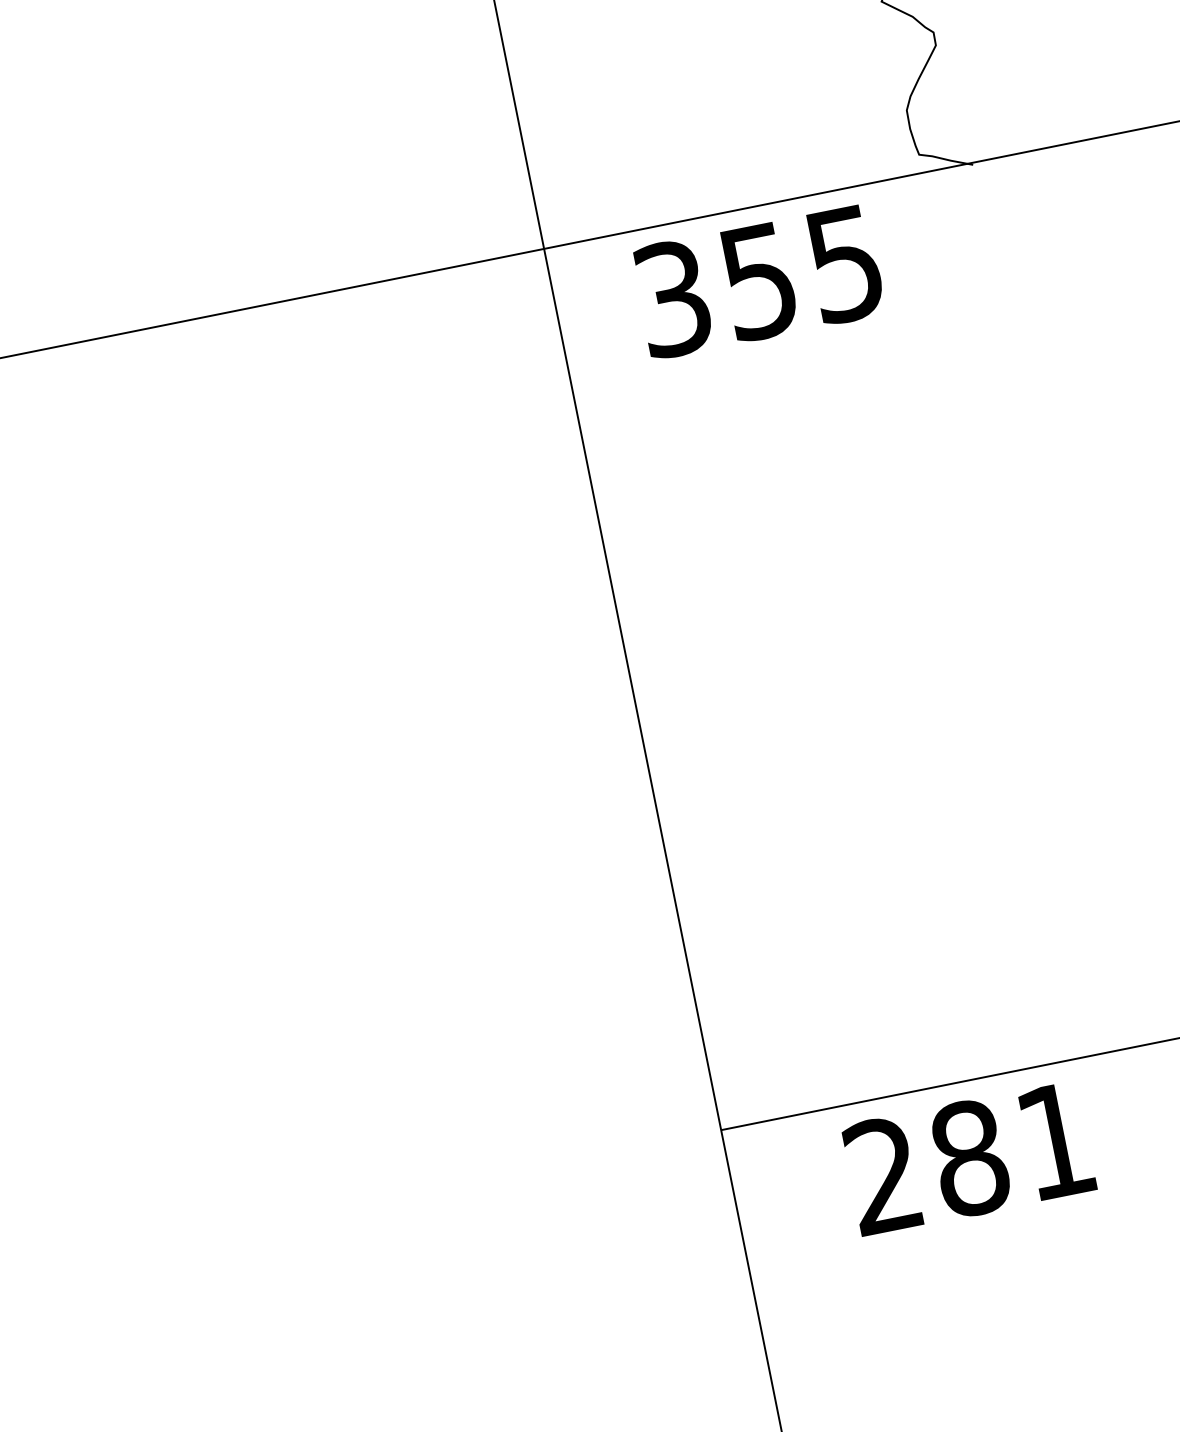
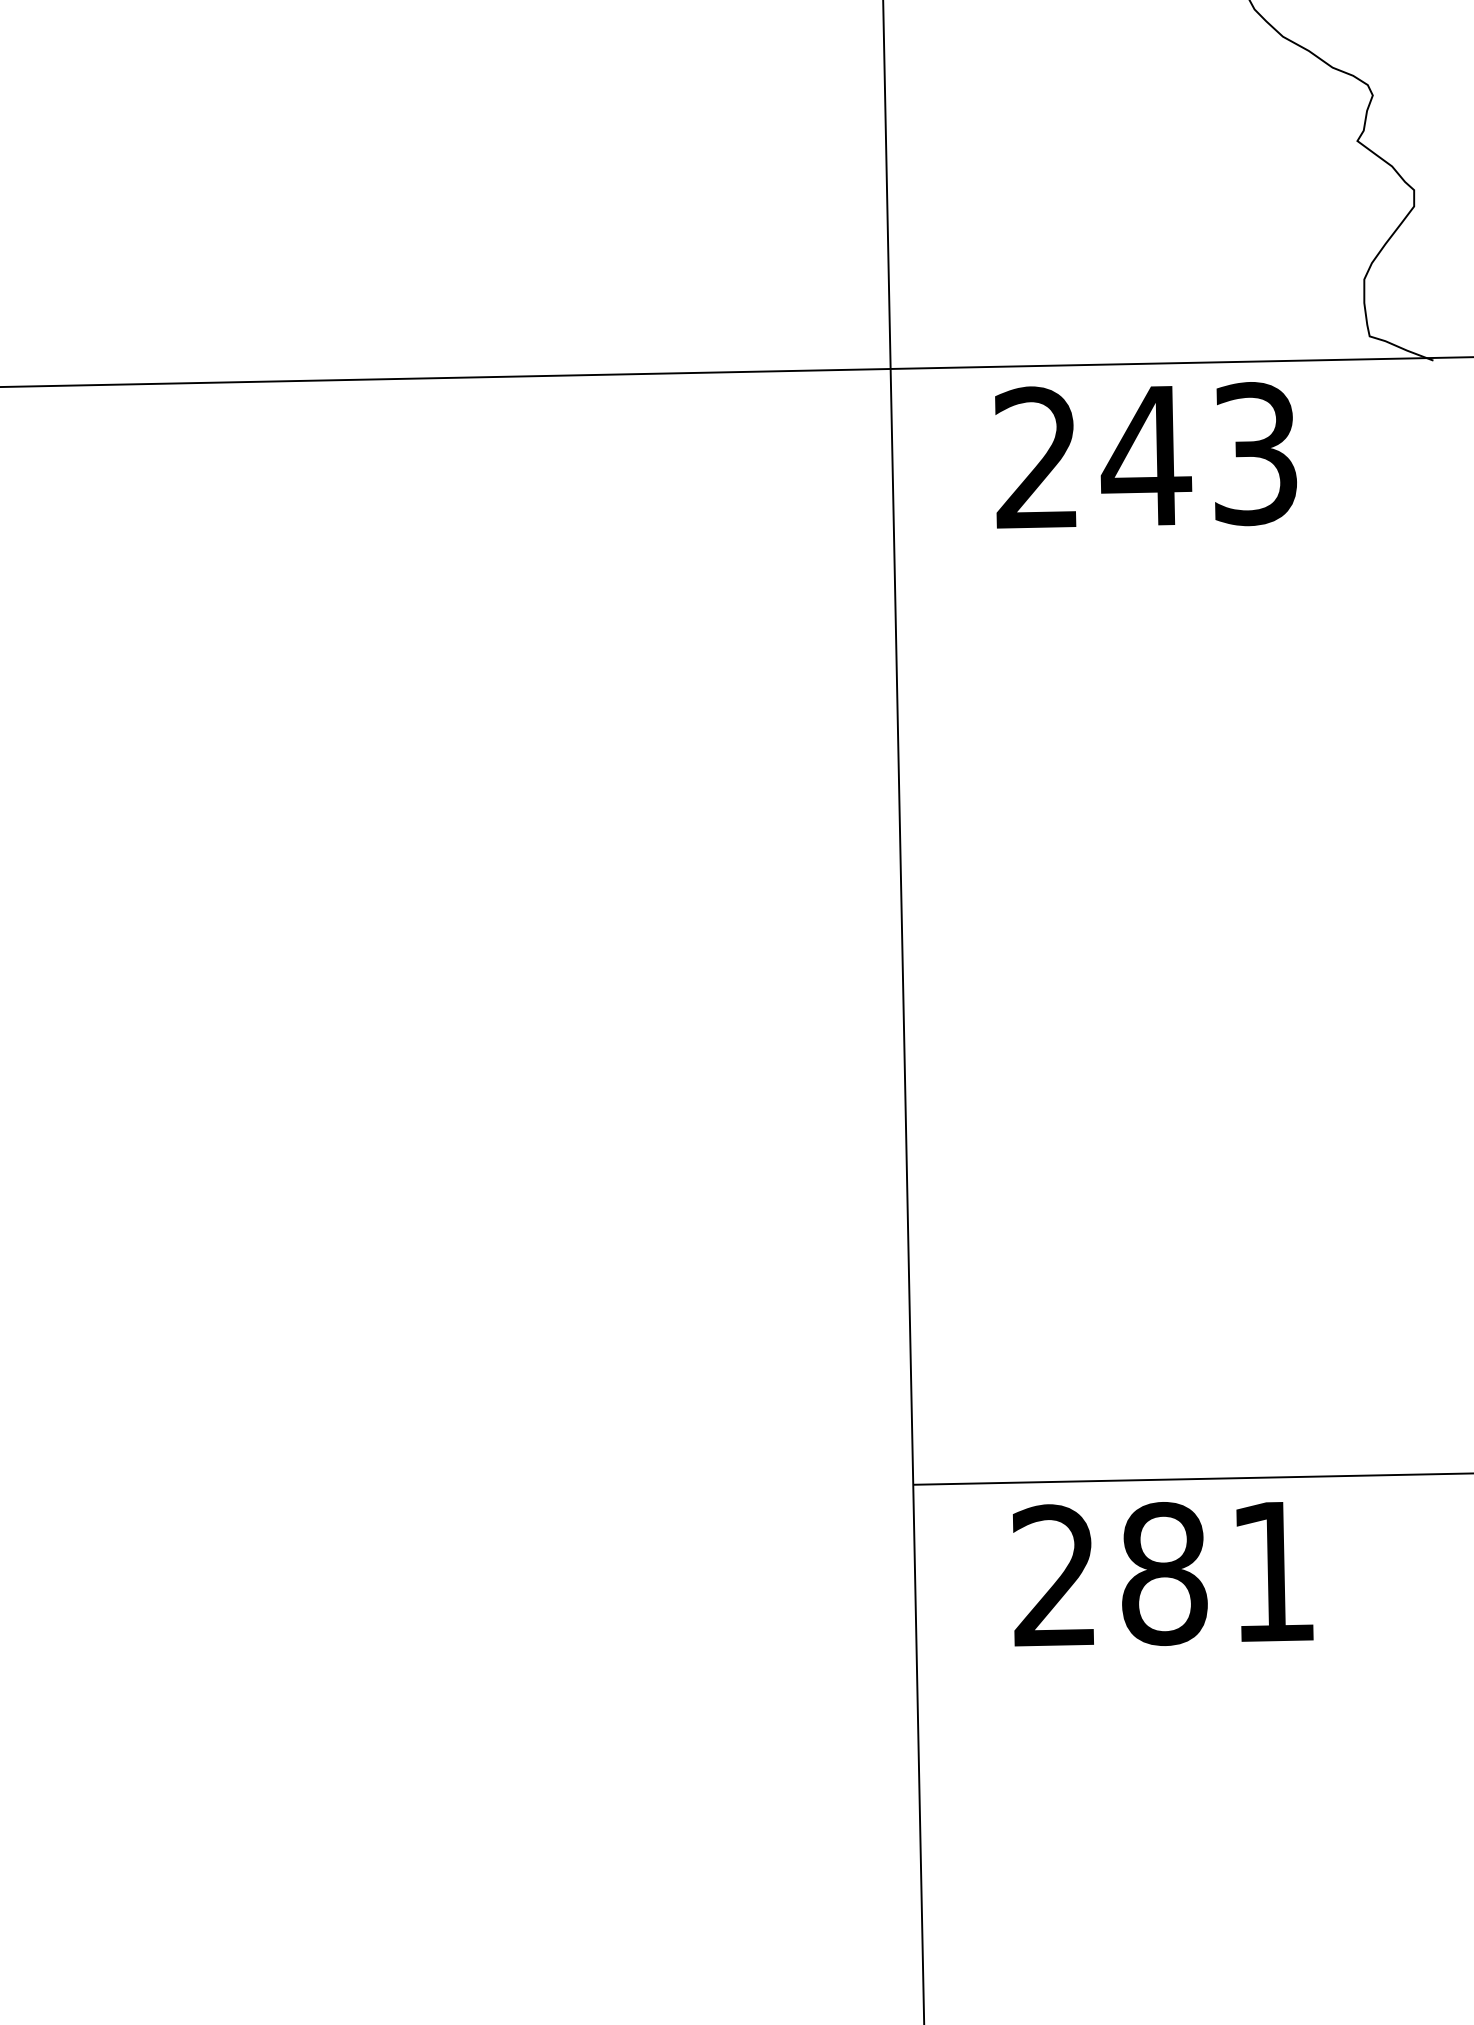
text: (758, 281) -> (1145, 456), 355 -> 243
text: (969, 1158) -> (1163, 1574), moved

